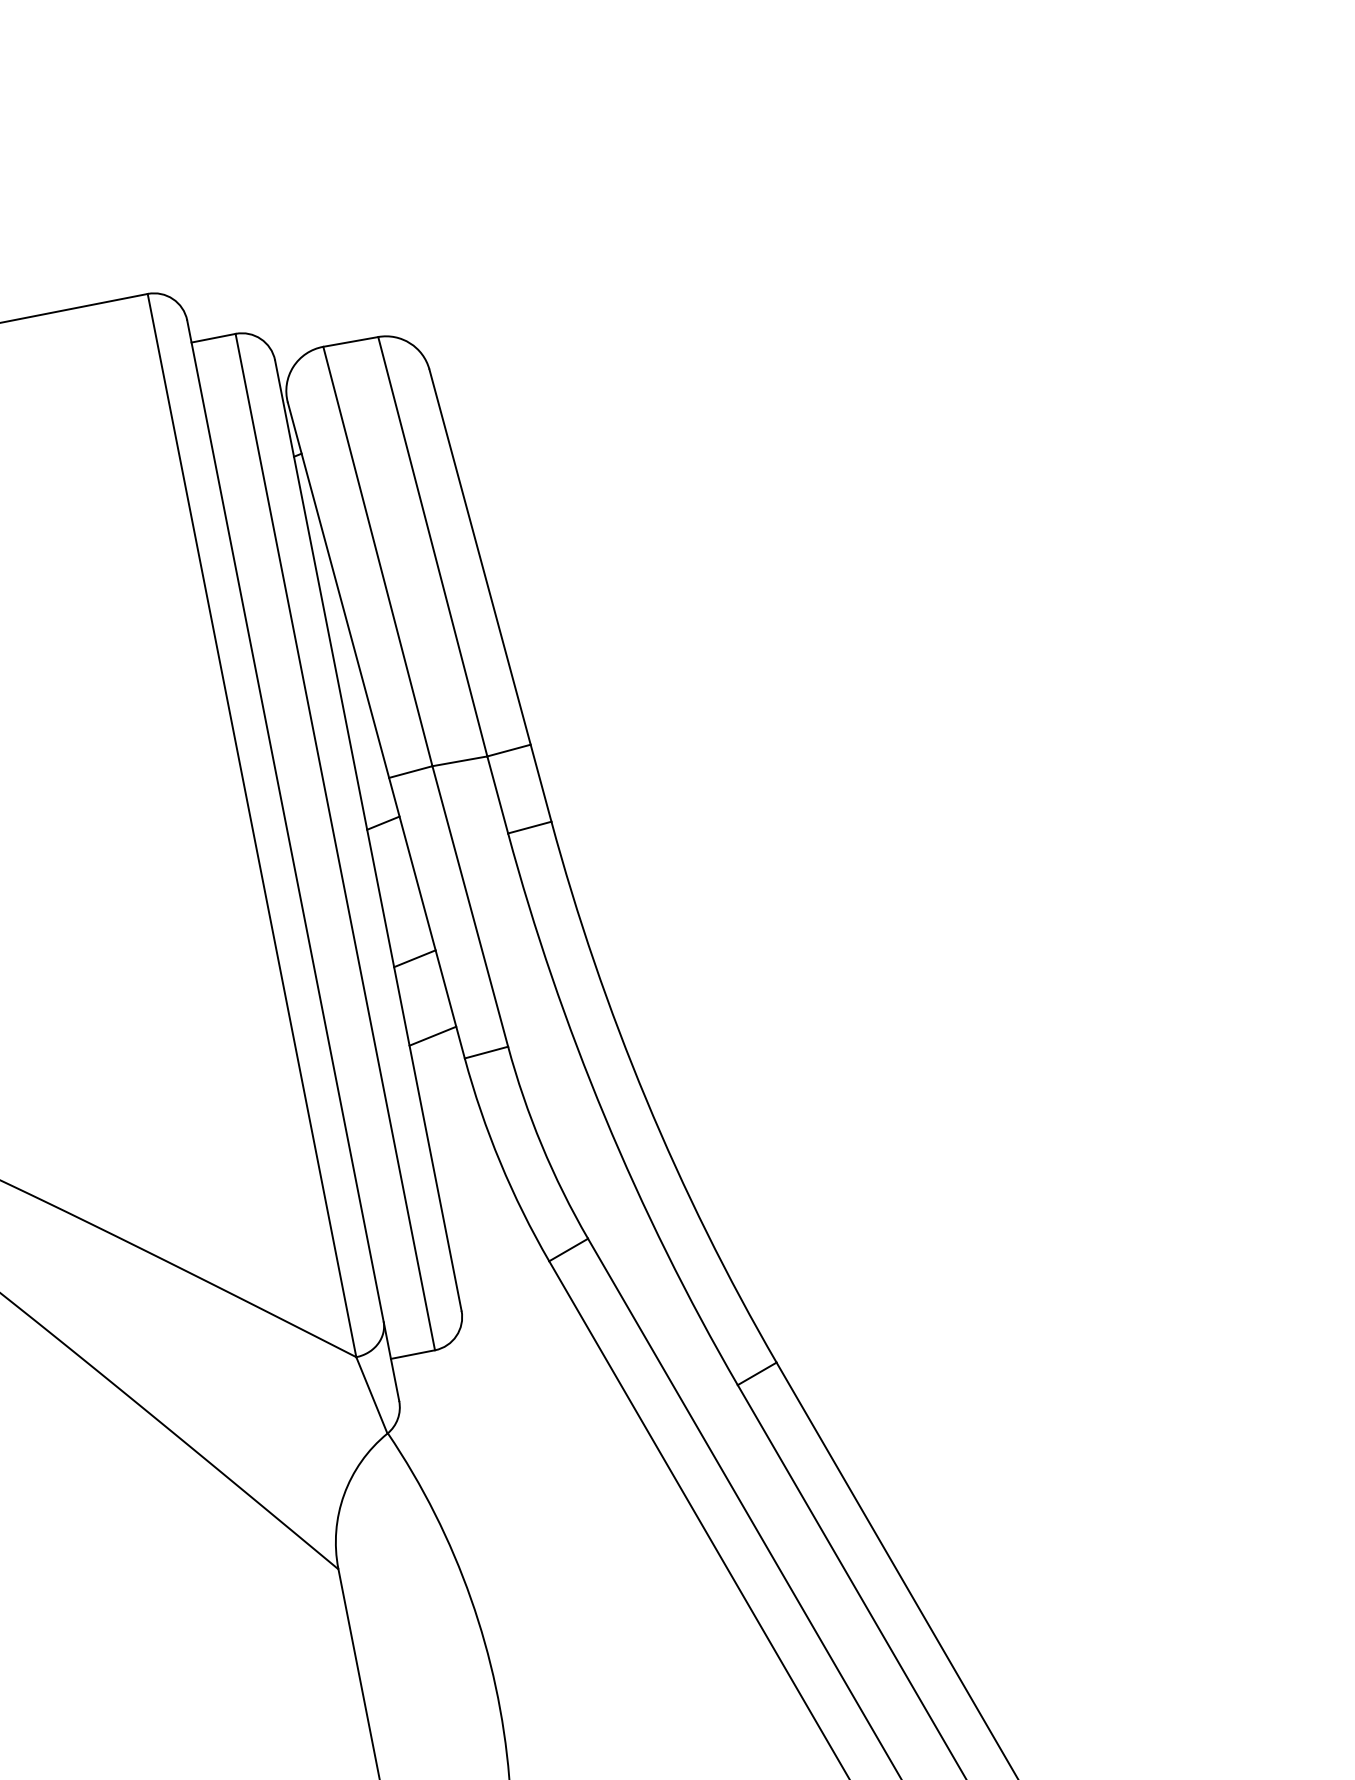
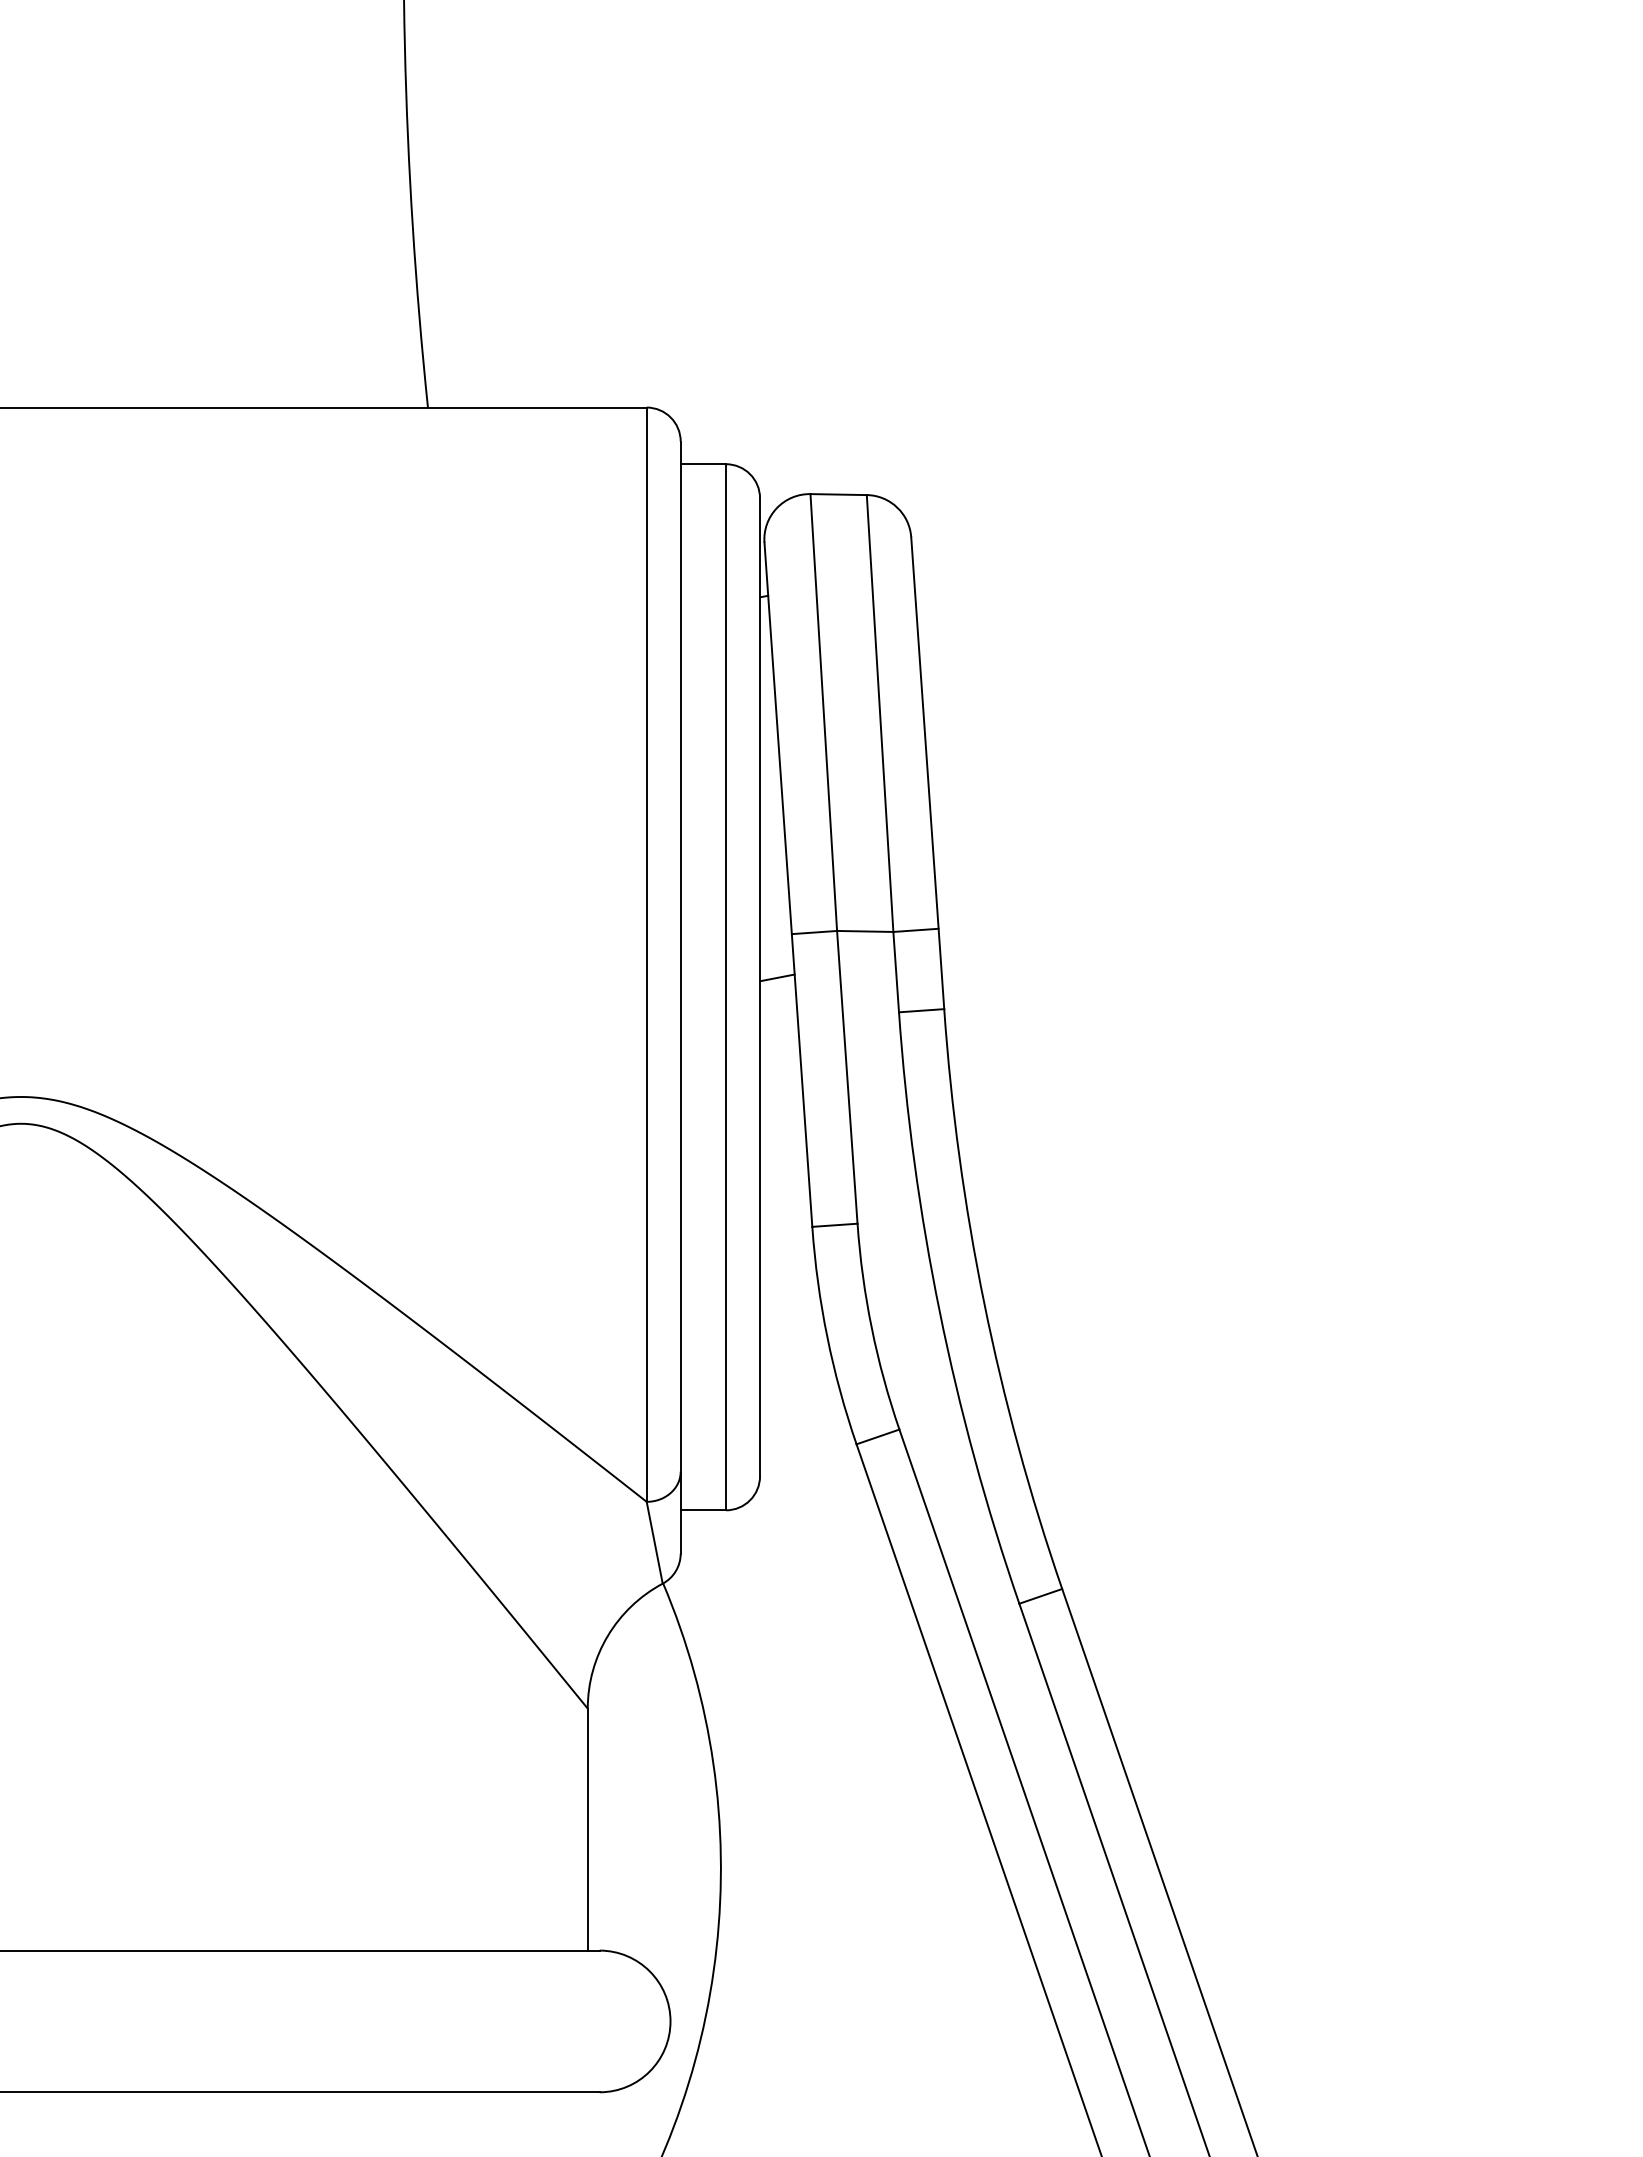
line: (415, 958) -> (782, 1118), removed
line: (433, 1035) -> (785, 1198), removed

